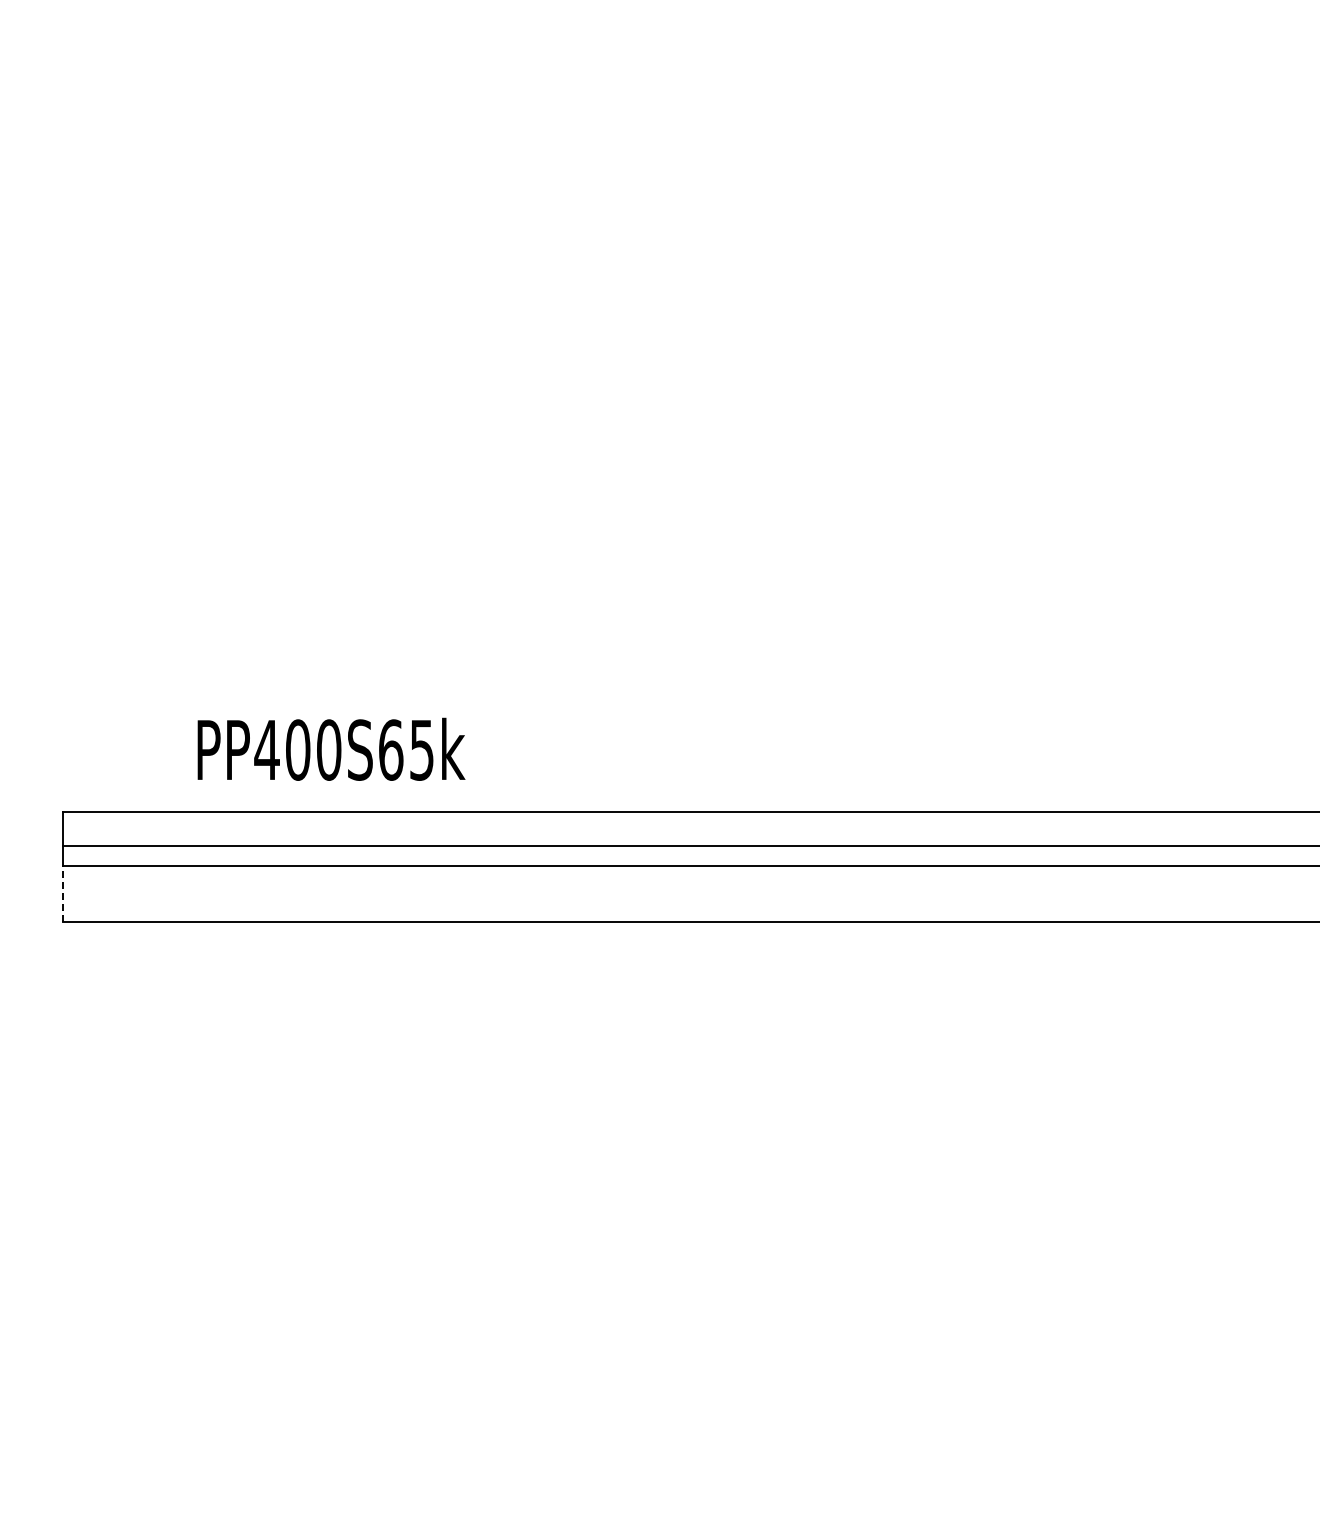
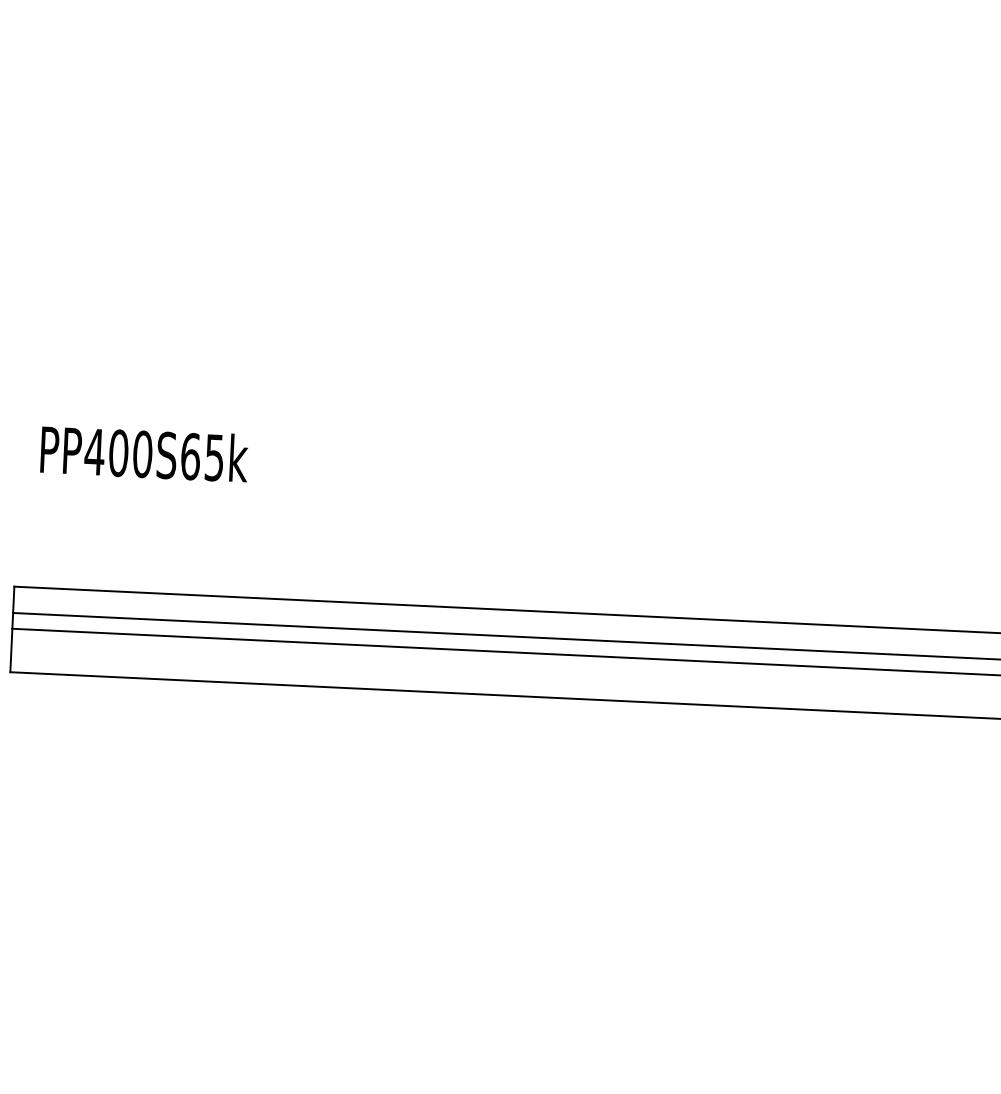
text: (331, 748) -> (144, 453), moved
line: (62, 893) -> (11, 650), dashed -> solid

